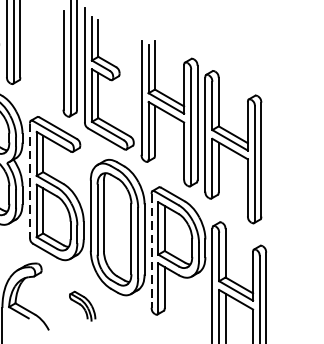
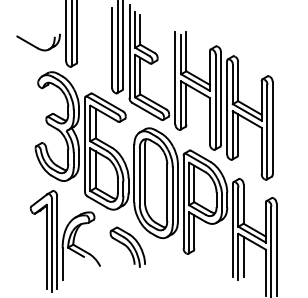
line: (29, 181) -> (84, 145), dashed -> solid
line: (151, 251) -> (183, 202), dashed -> solid
part: (82, 305) -> (127, 246), size x1.67

